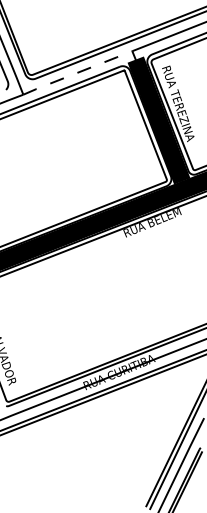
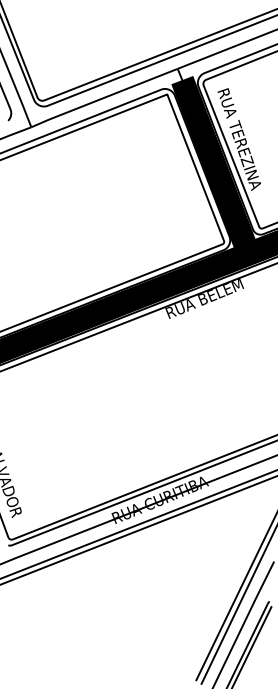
line: (78, 72) -> (105, 97), dashed -> solid

